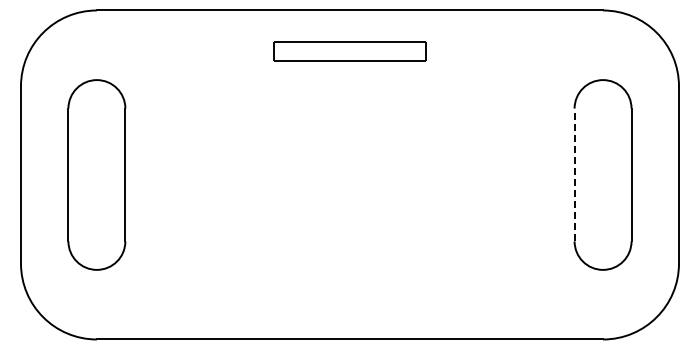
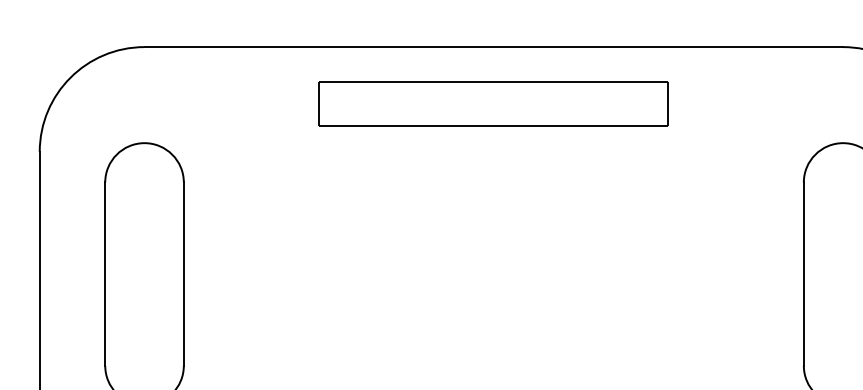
part: (349, 51) -> (493, 103), size x1.67
line: (574, 174) -> (803, 273), dashed -> solid

